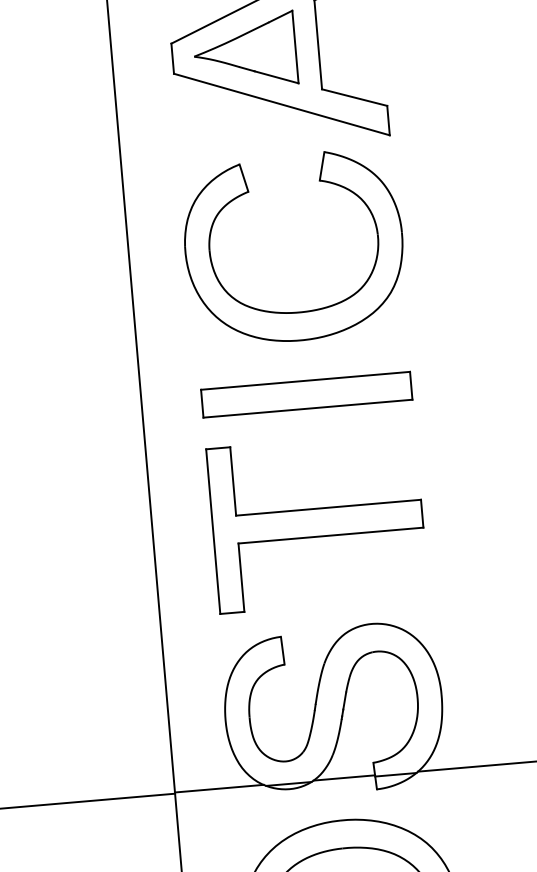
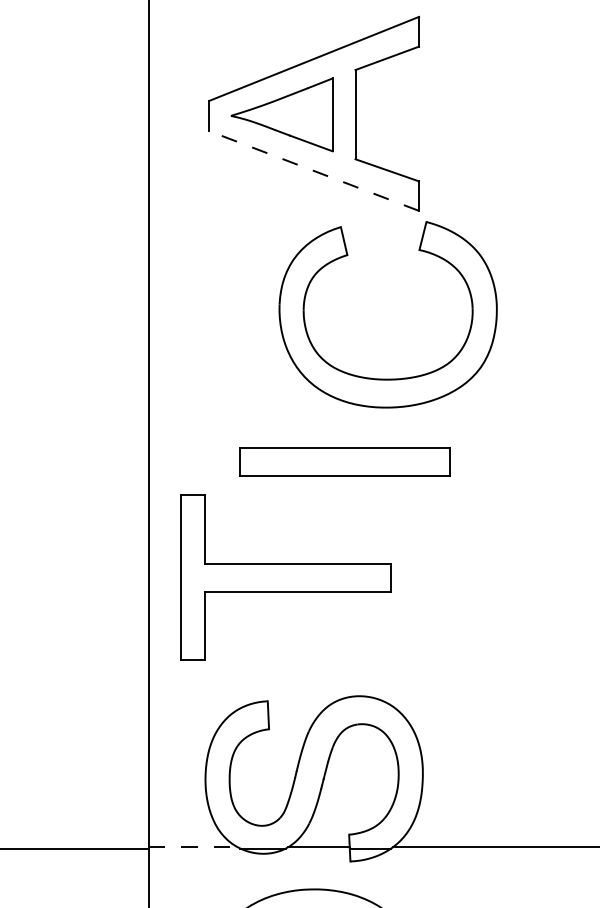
line: (281, 104) -> (313, 170), solid -> dashed
part: (298, 311) -> (387, 378), moved
part: (306, 394) -> (344, 461), moved
part: (317, 522) -> (285, 577), moved
line: (219, 788) -> (193, 847), solid -> dashed

